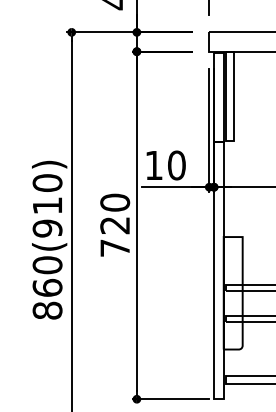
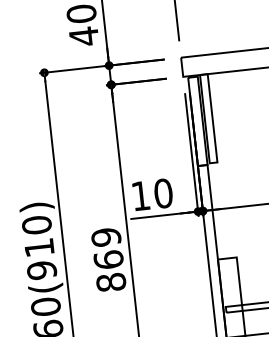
text: (115, 225) -> (109, 259), 720 -> 869

